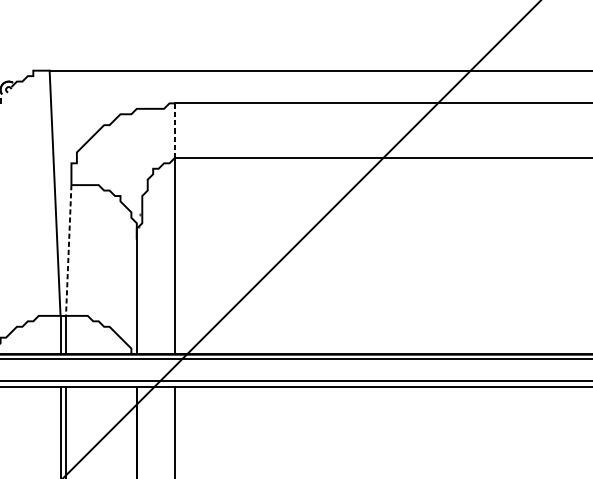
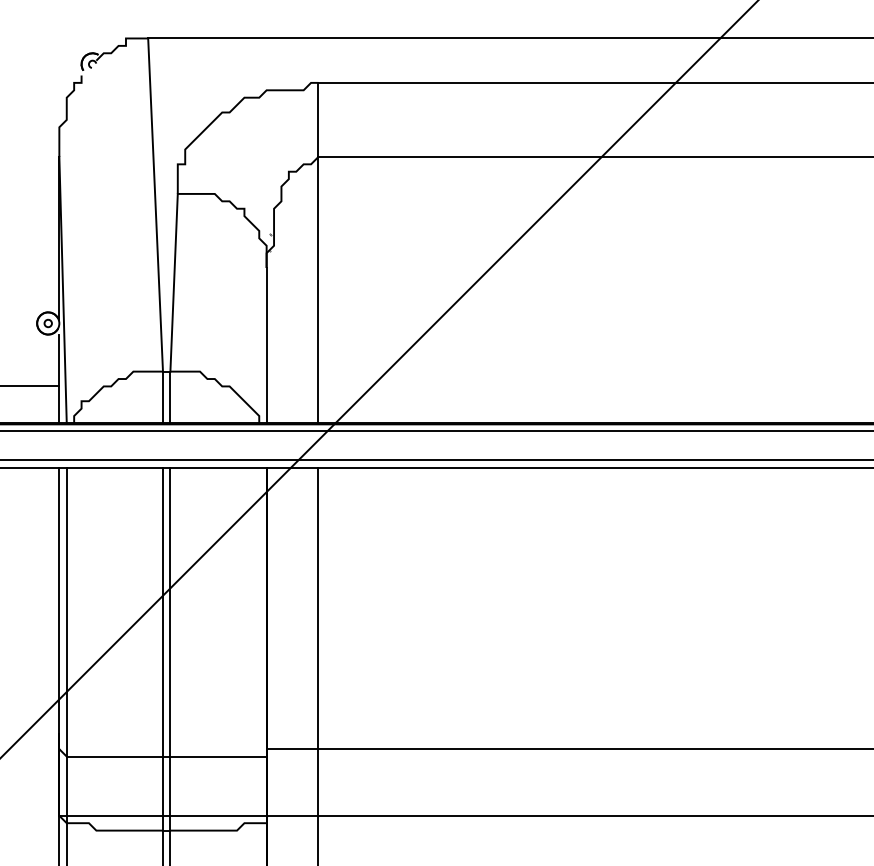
line: (175, 130) -> (318, 119), dashed -> solid
line: (69, 250) -> (174, 282), dashed -> solid

